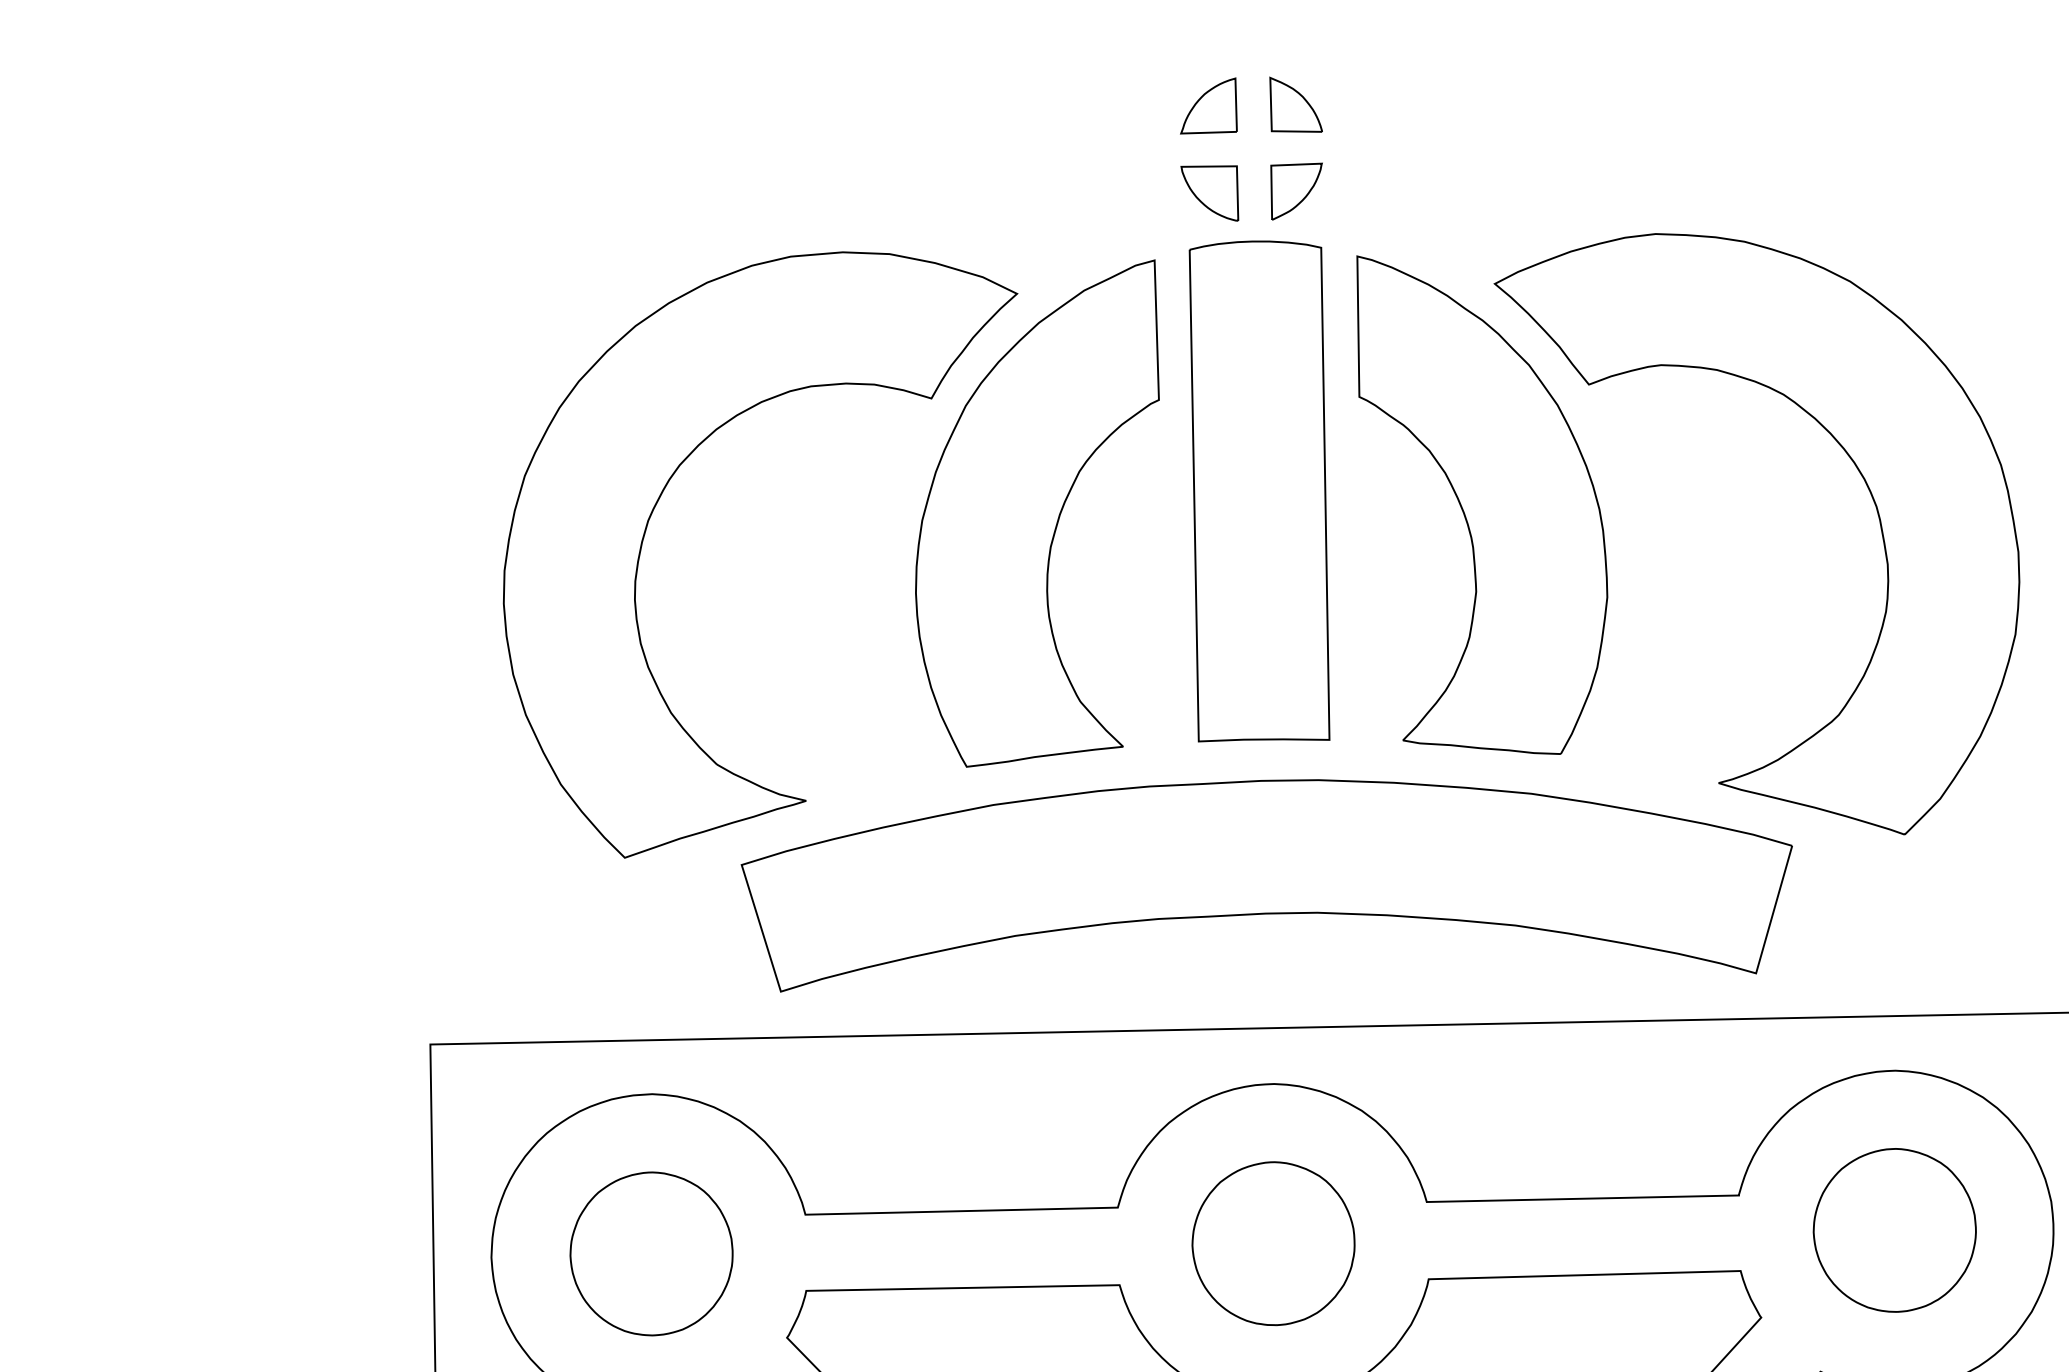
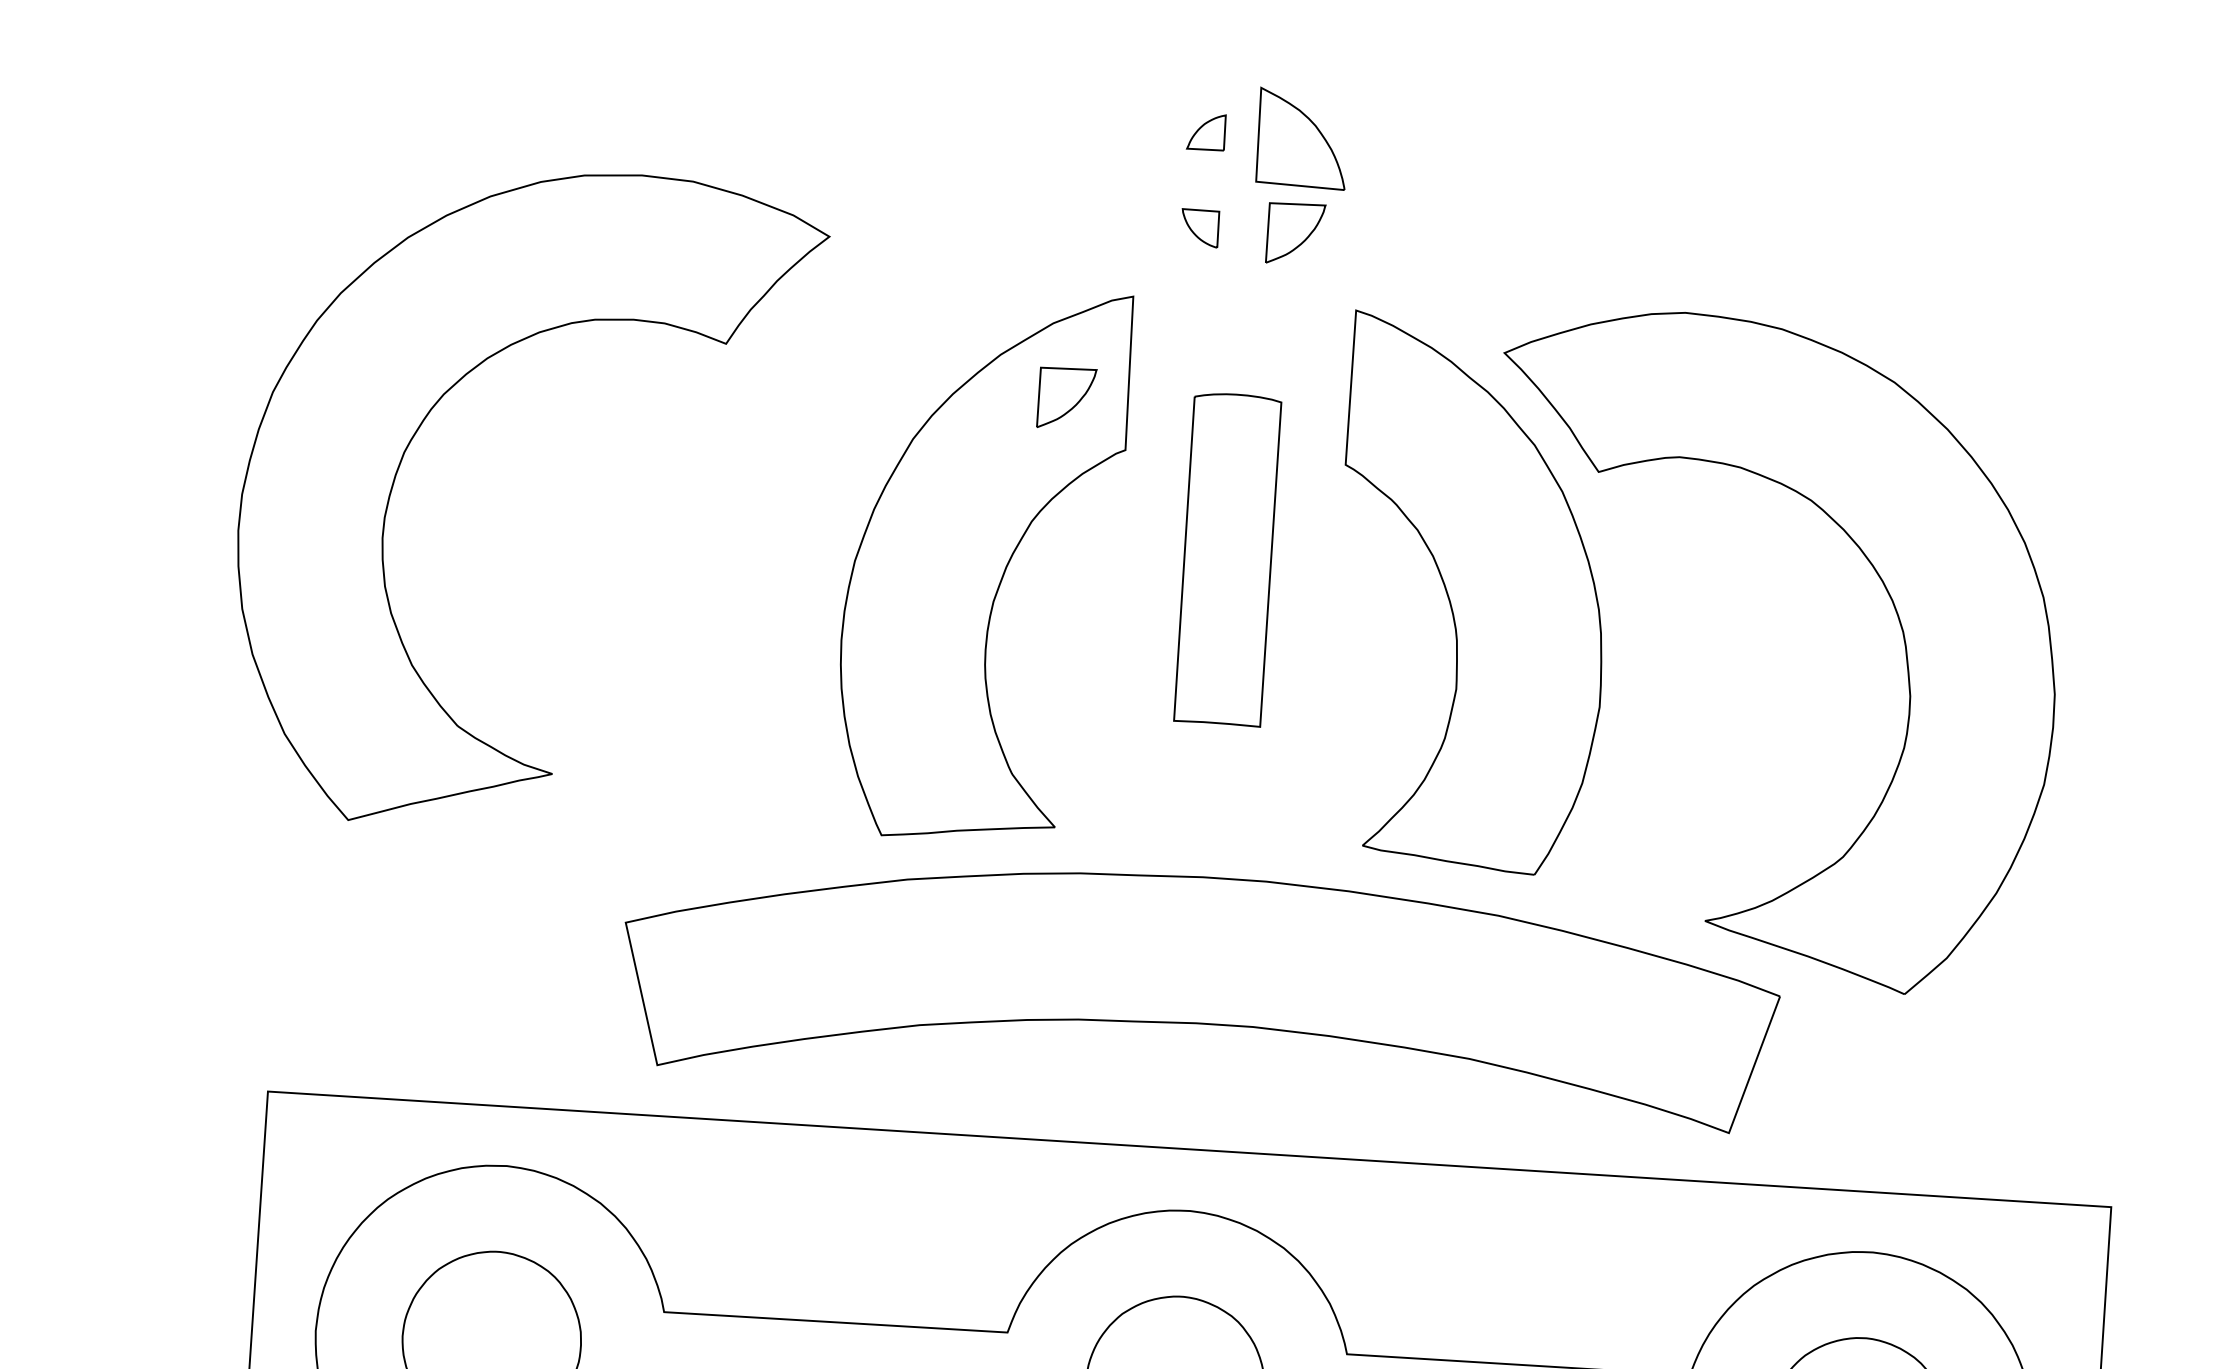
part: (1295, 104) -> (1301, 138), size x1.6
part: (1208, 105) -> (1206, 131), size x0.6
part: (1209, 193) -> (1199, 228), size x0.6
part: (1101, 357) -> (1066, 398), added
part: (1259, 491) -> (1227, 559), size x0.6
part: (662, 494) -> (422, 424), moved

